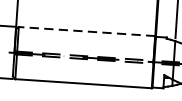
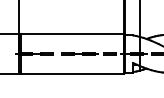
line: (86, 32) -> (72, 34), dashed -> solid

